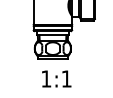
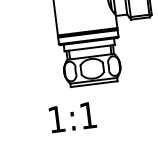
text: (56, 78) -> (72, 116), moved

